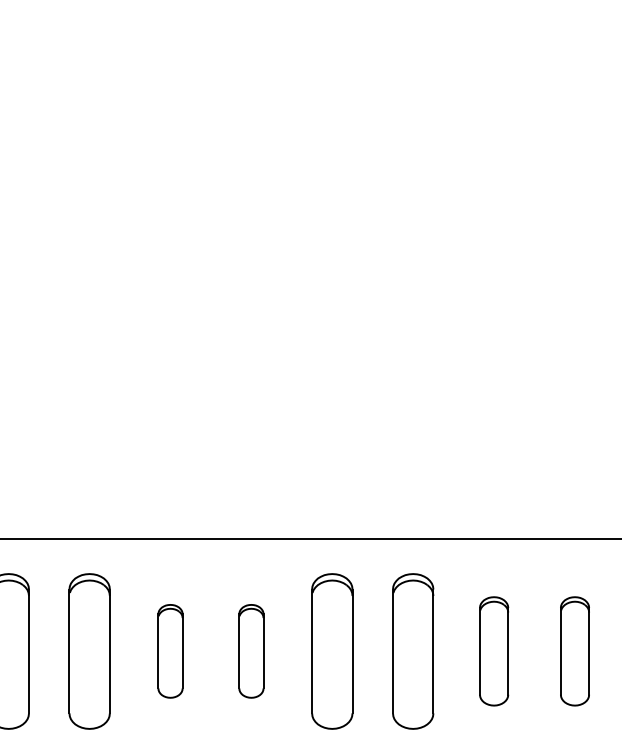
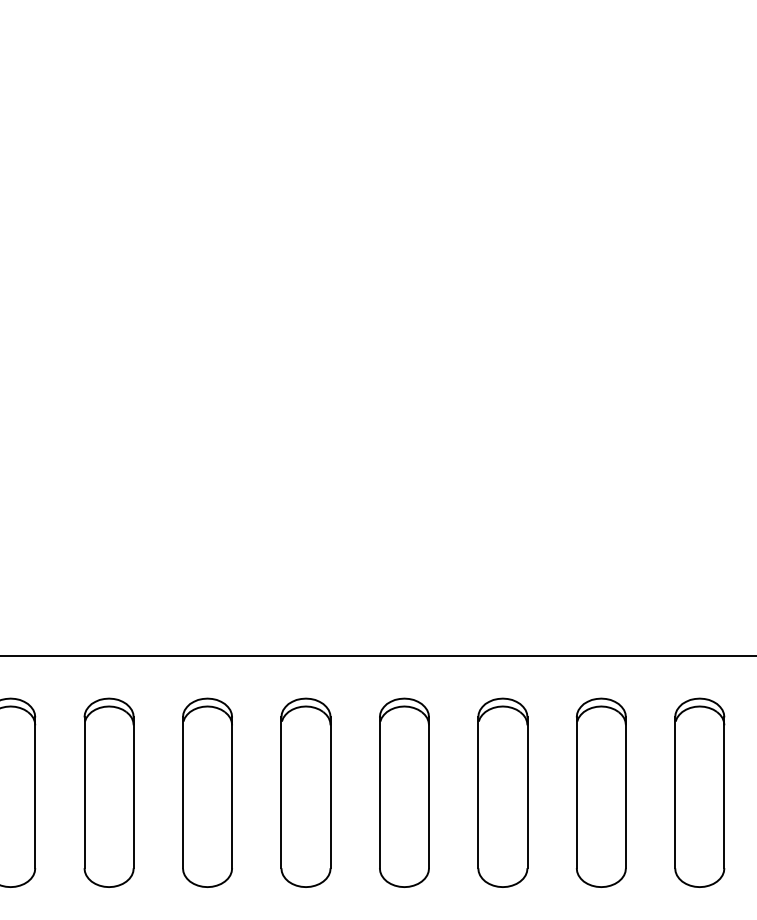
part: (170, 651) -> (207, 792), size x1.67
part: (251, 651) -> (305, 792), size x1.67
part: (494, 651) -> (601, 792), size x1.43
part: (574, 651) -> (699, 792), size x1.43

